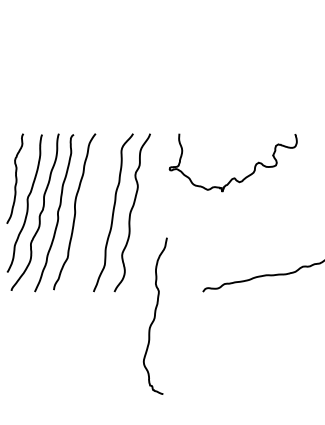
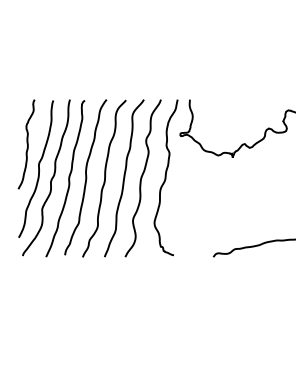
curve: (93, 213) -> (104, 179), added
curve: (154, 315) -> (165, 177), moved

